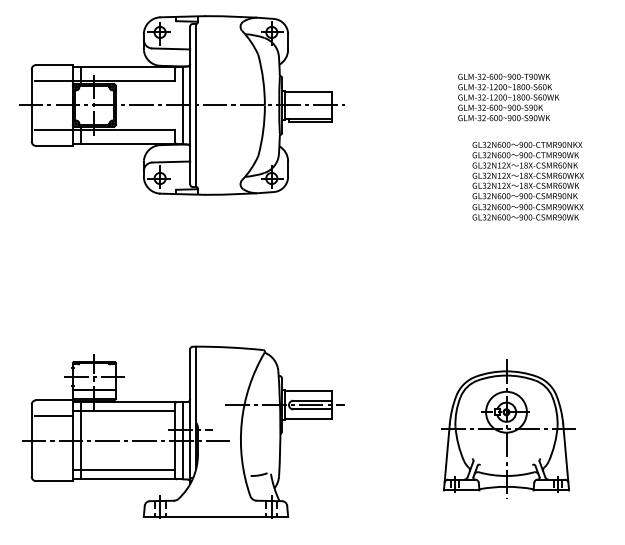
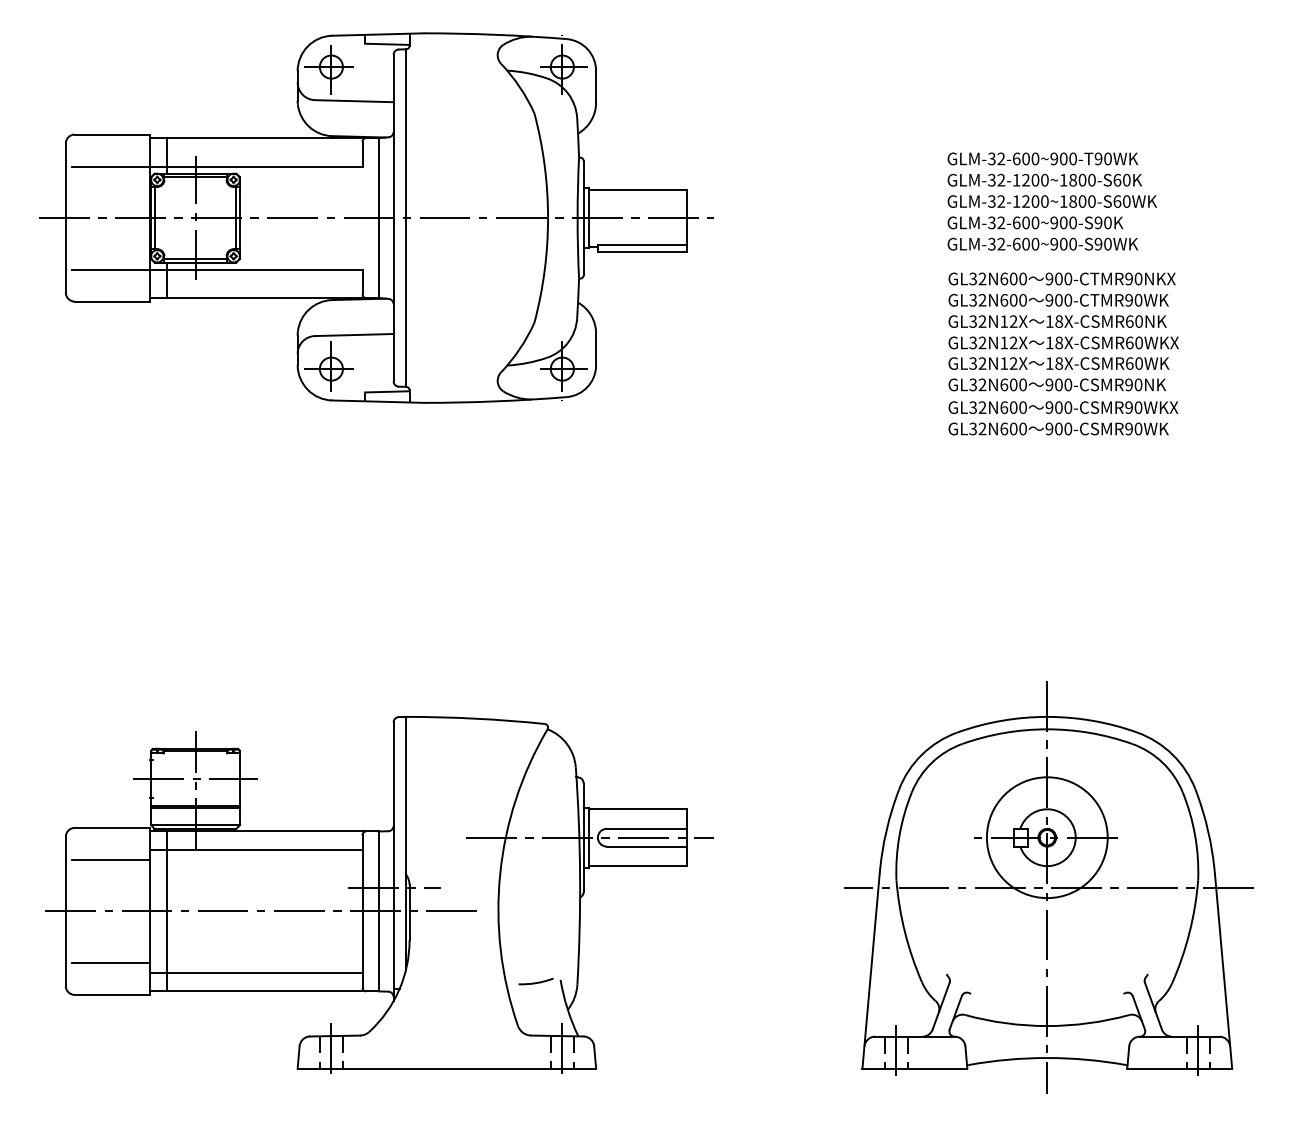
text: (527, 180) -> (1062, 352), moved
part: (506, 428) -> (1047, 886), size x1.43
line: (53, 465) -> (110, 962), added

